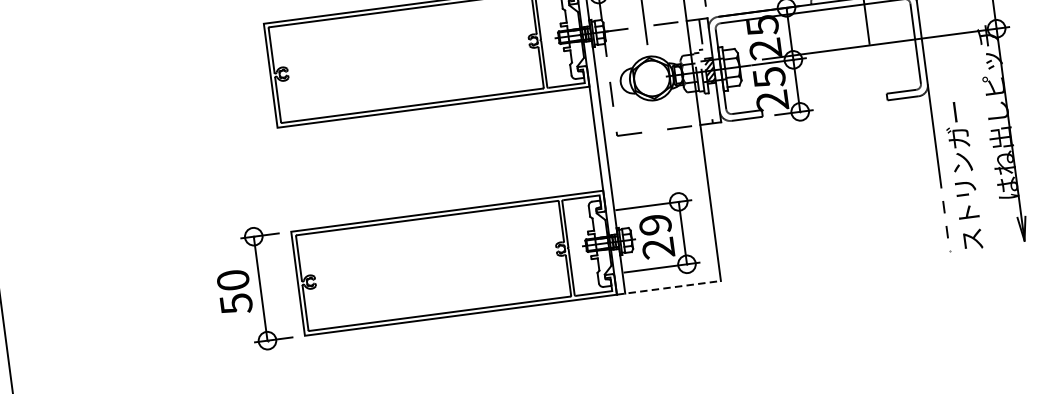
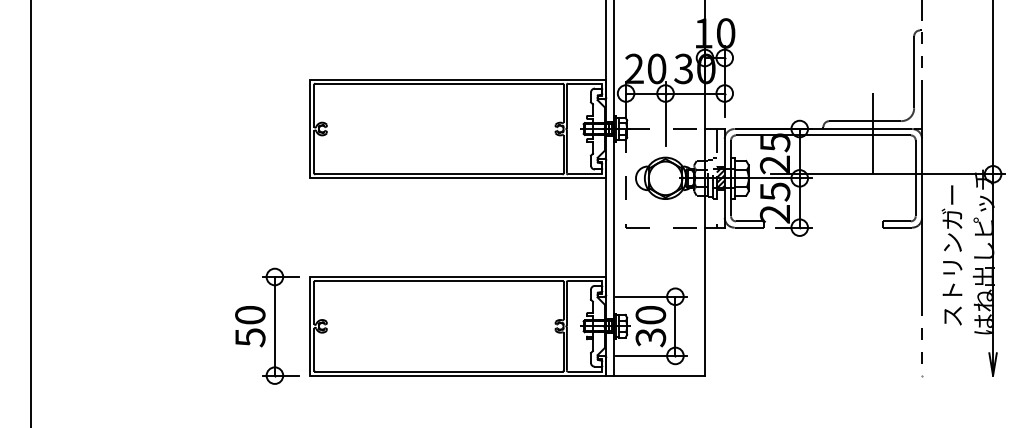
text: (962, 176) -> (951, 255), moved
text: (656, 236) -> (650, 326), 29 -> 30
line: (669, 287) -> (656, 375), dashed -> solid

